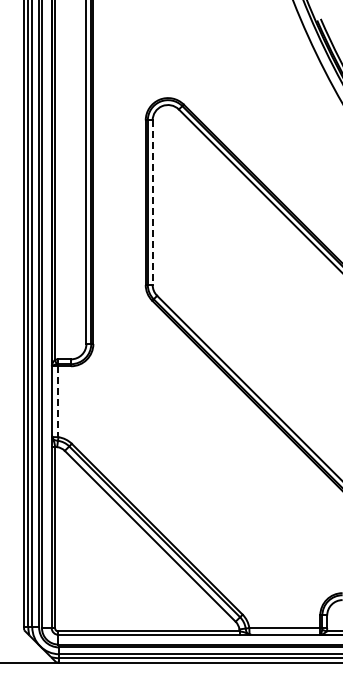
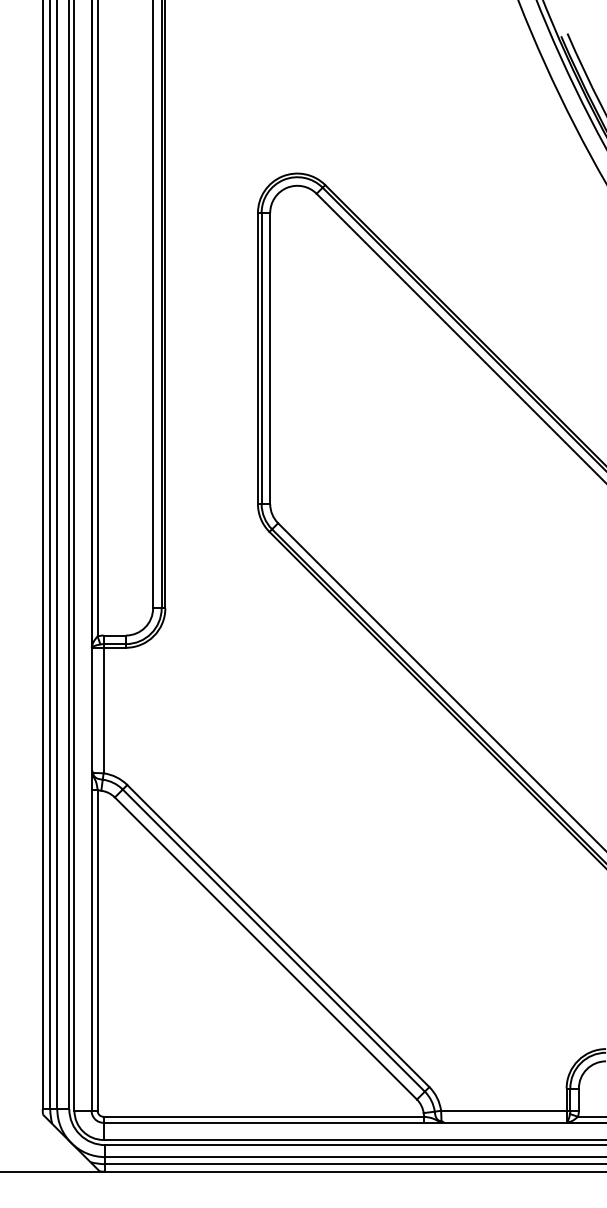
line: (152, 203) -> (269, 359), dashed -> solid
line: (58, 402) -> (103, 711), dashed -> solid

